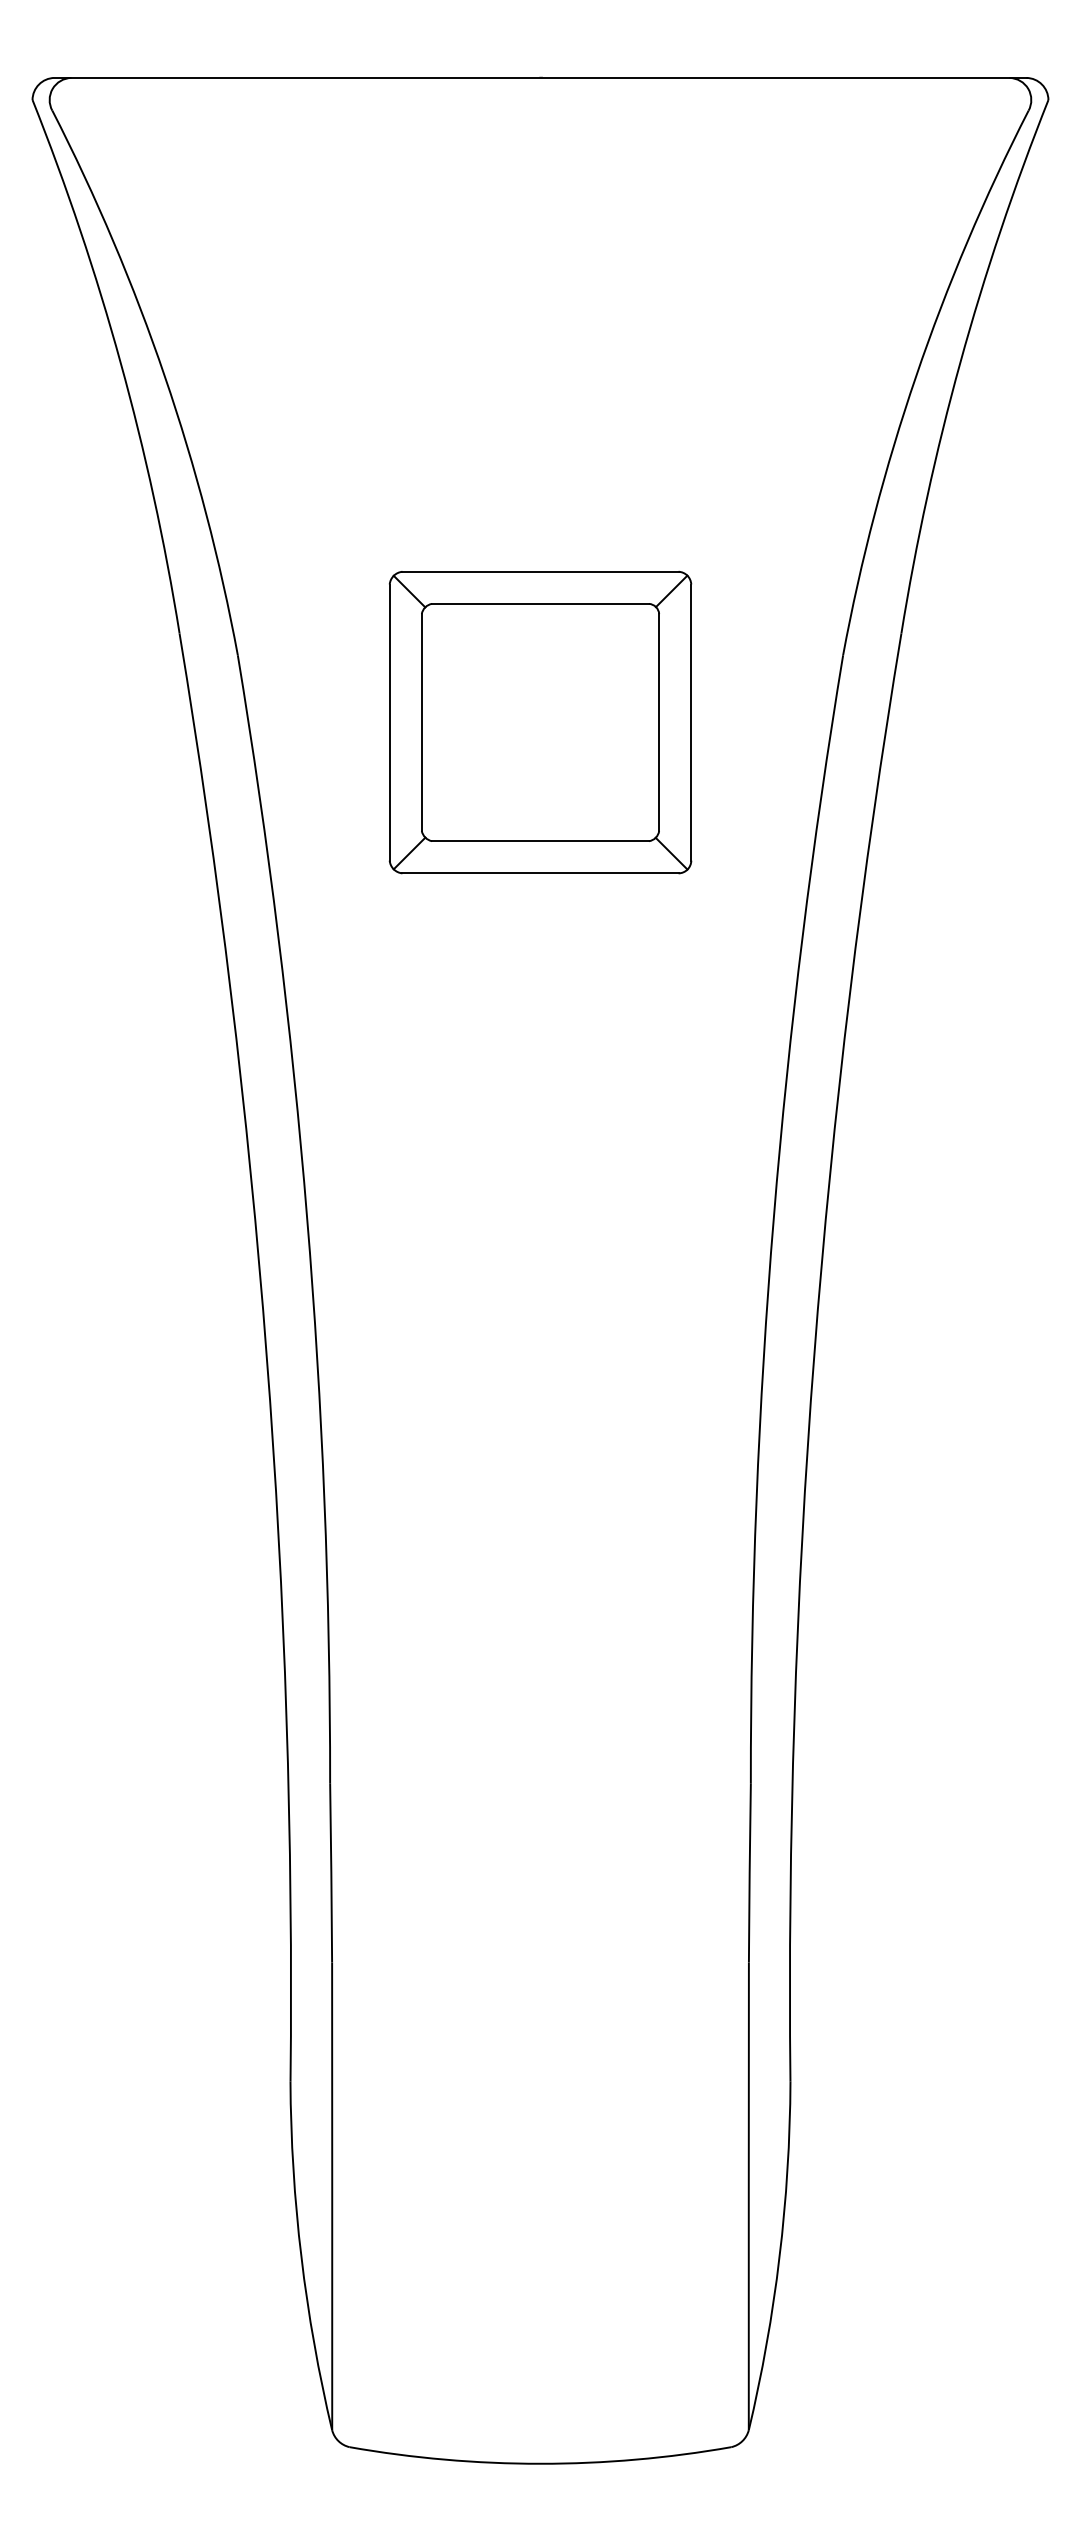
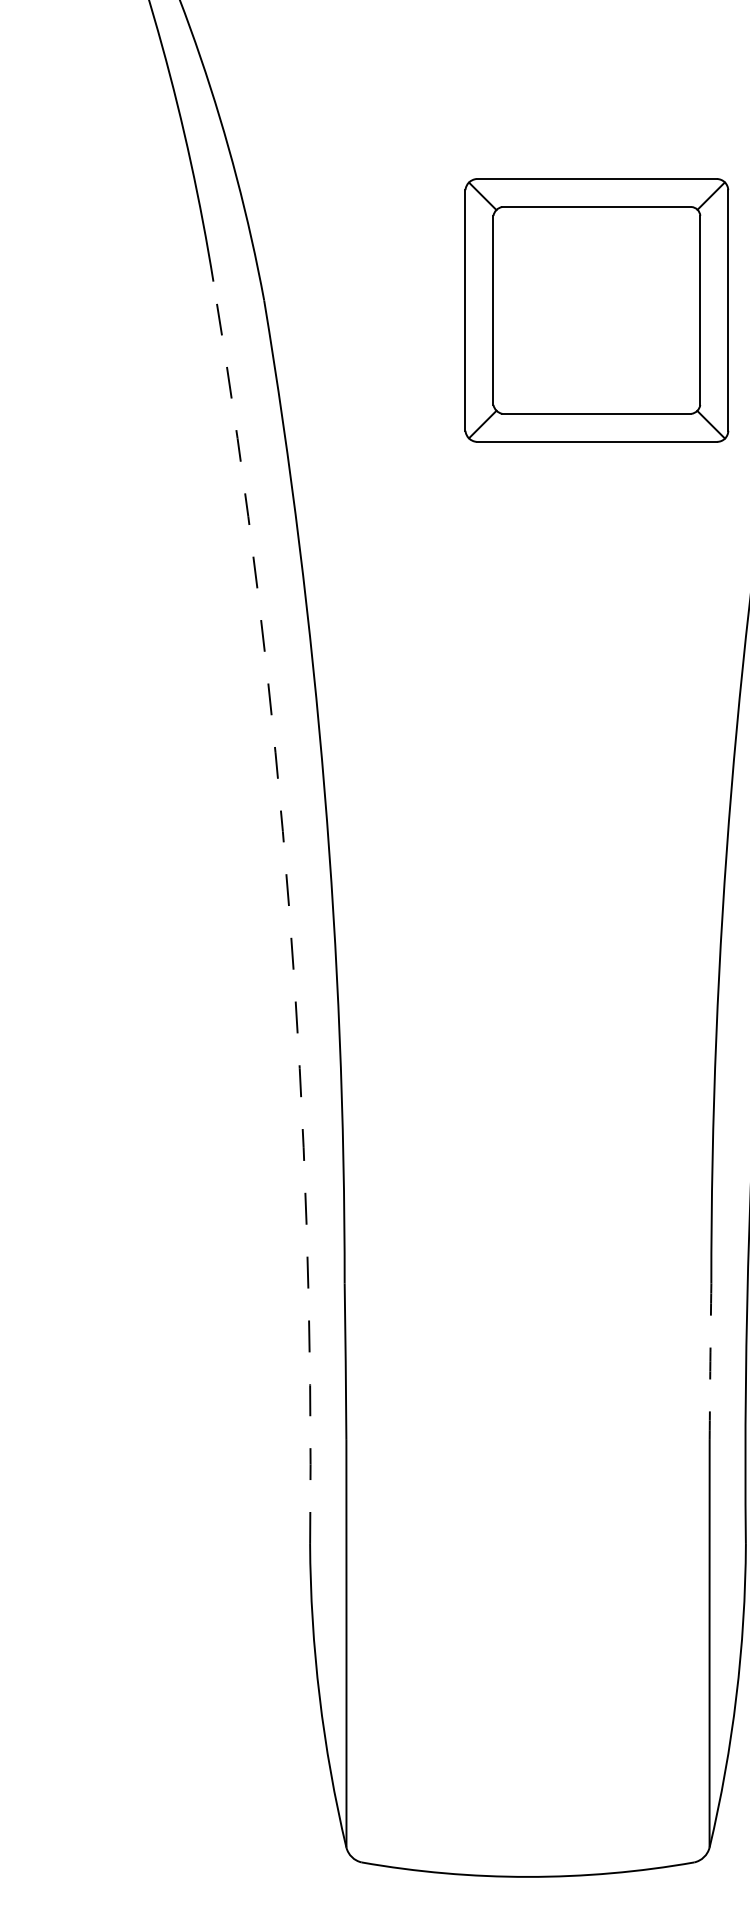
part: (540, 722) -> (596, 310), moved
arc: (266, 1355) -> (289, 910), solid -> dashed
arc: (749, 1872) -> (710, 1361), solid -> dashed

